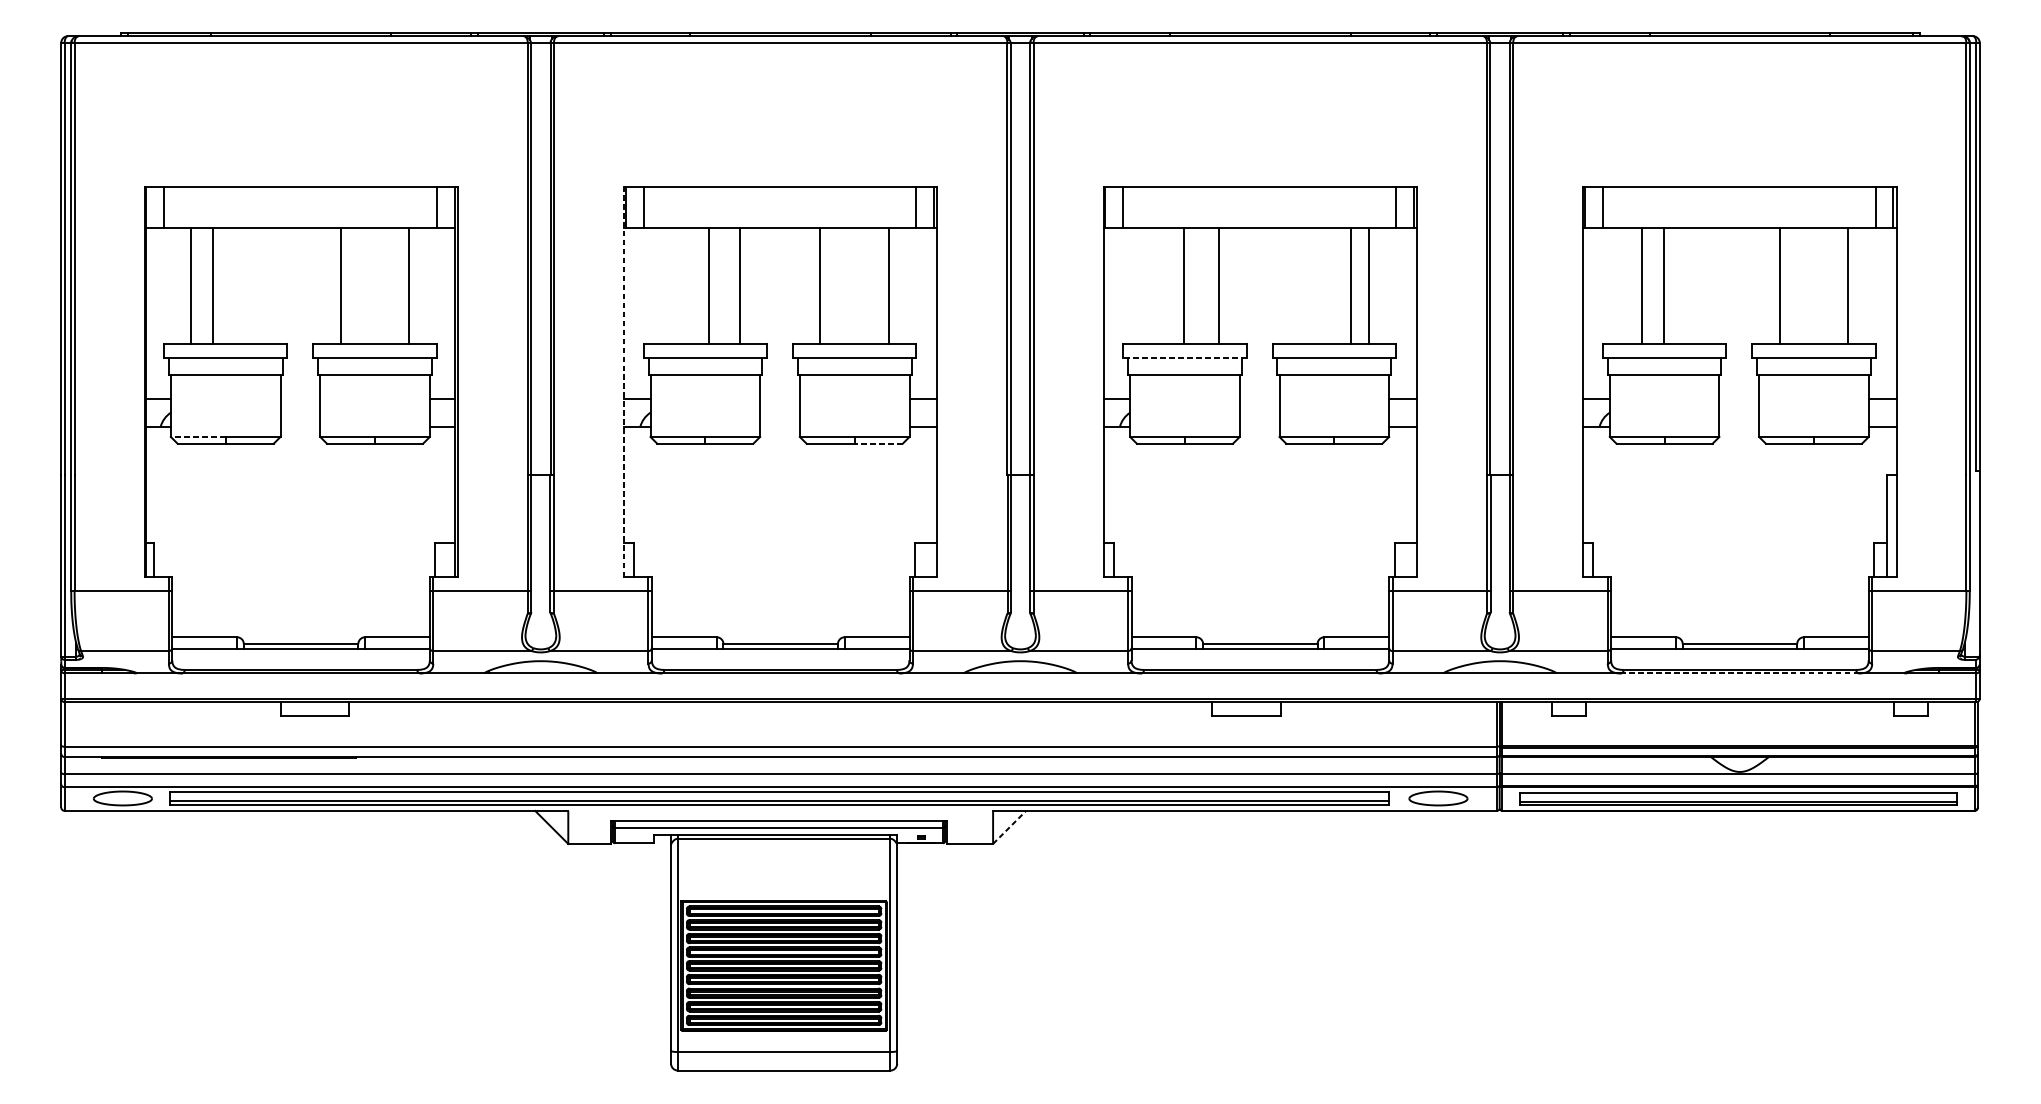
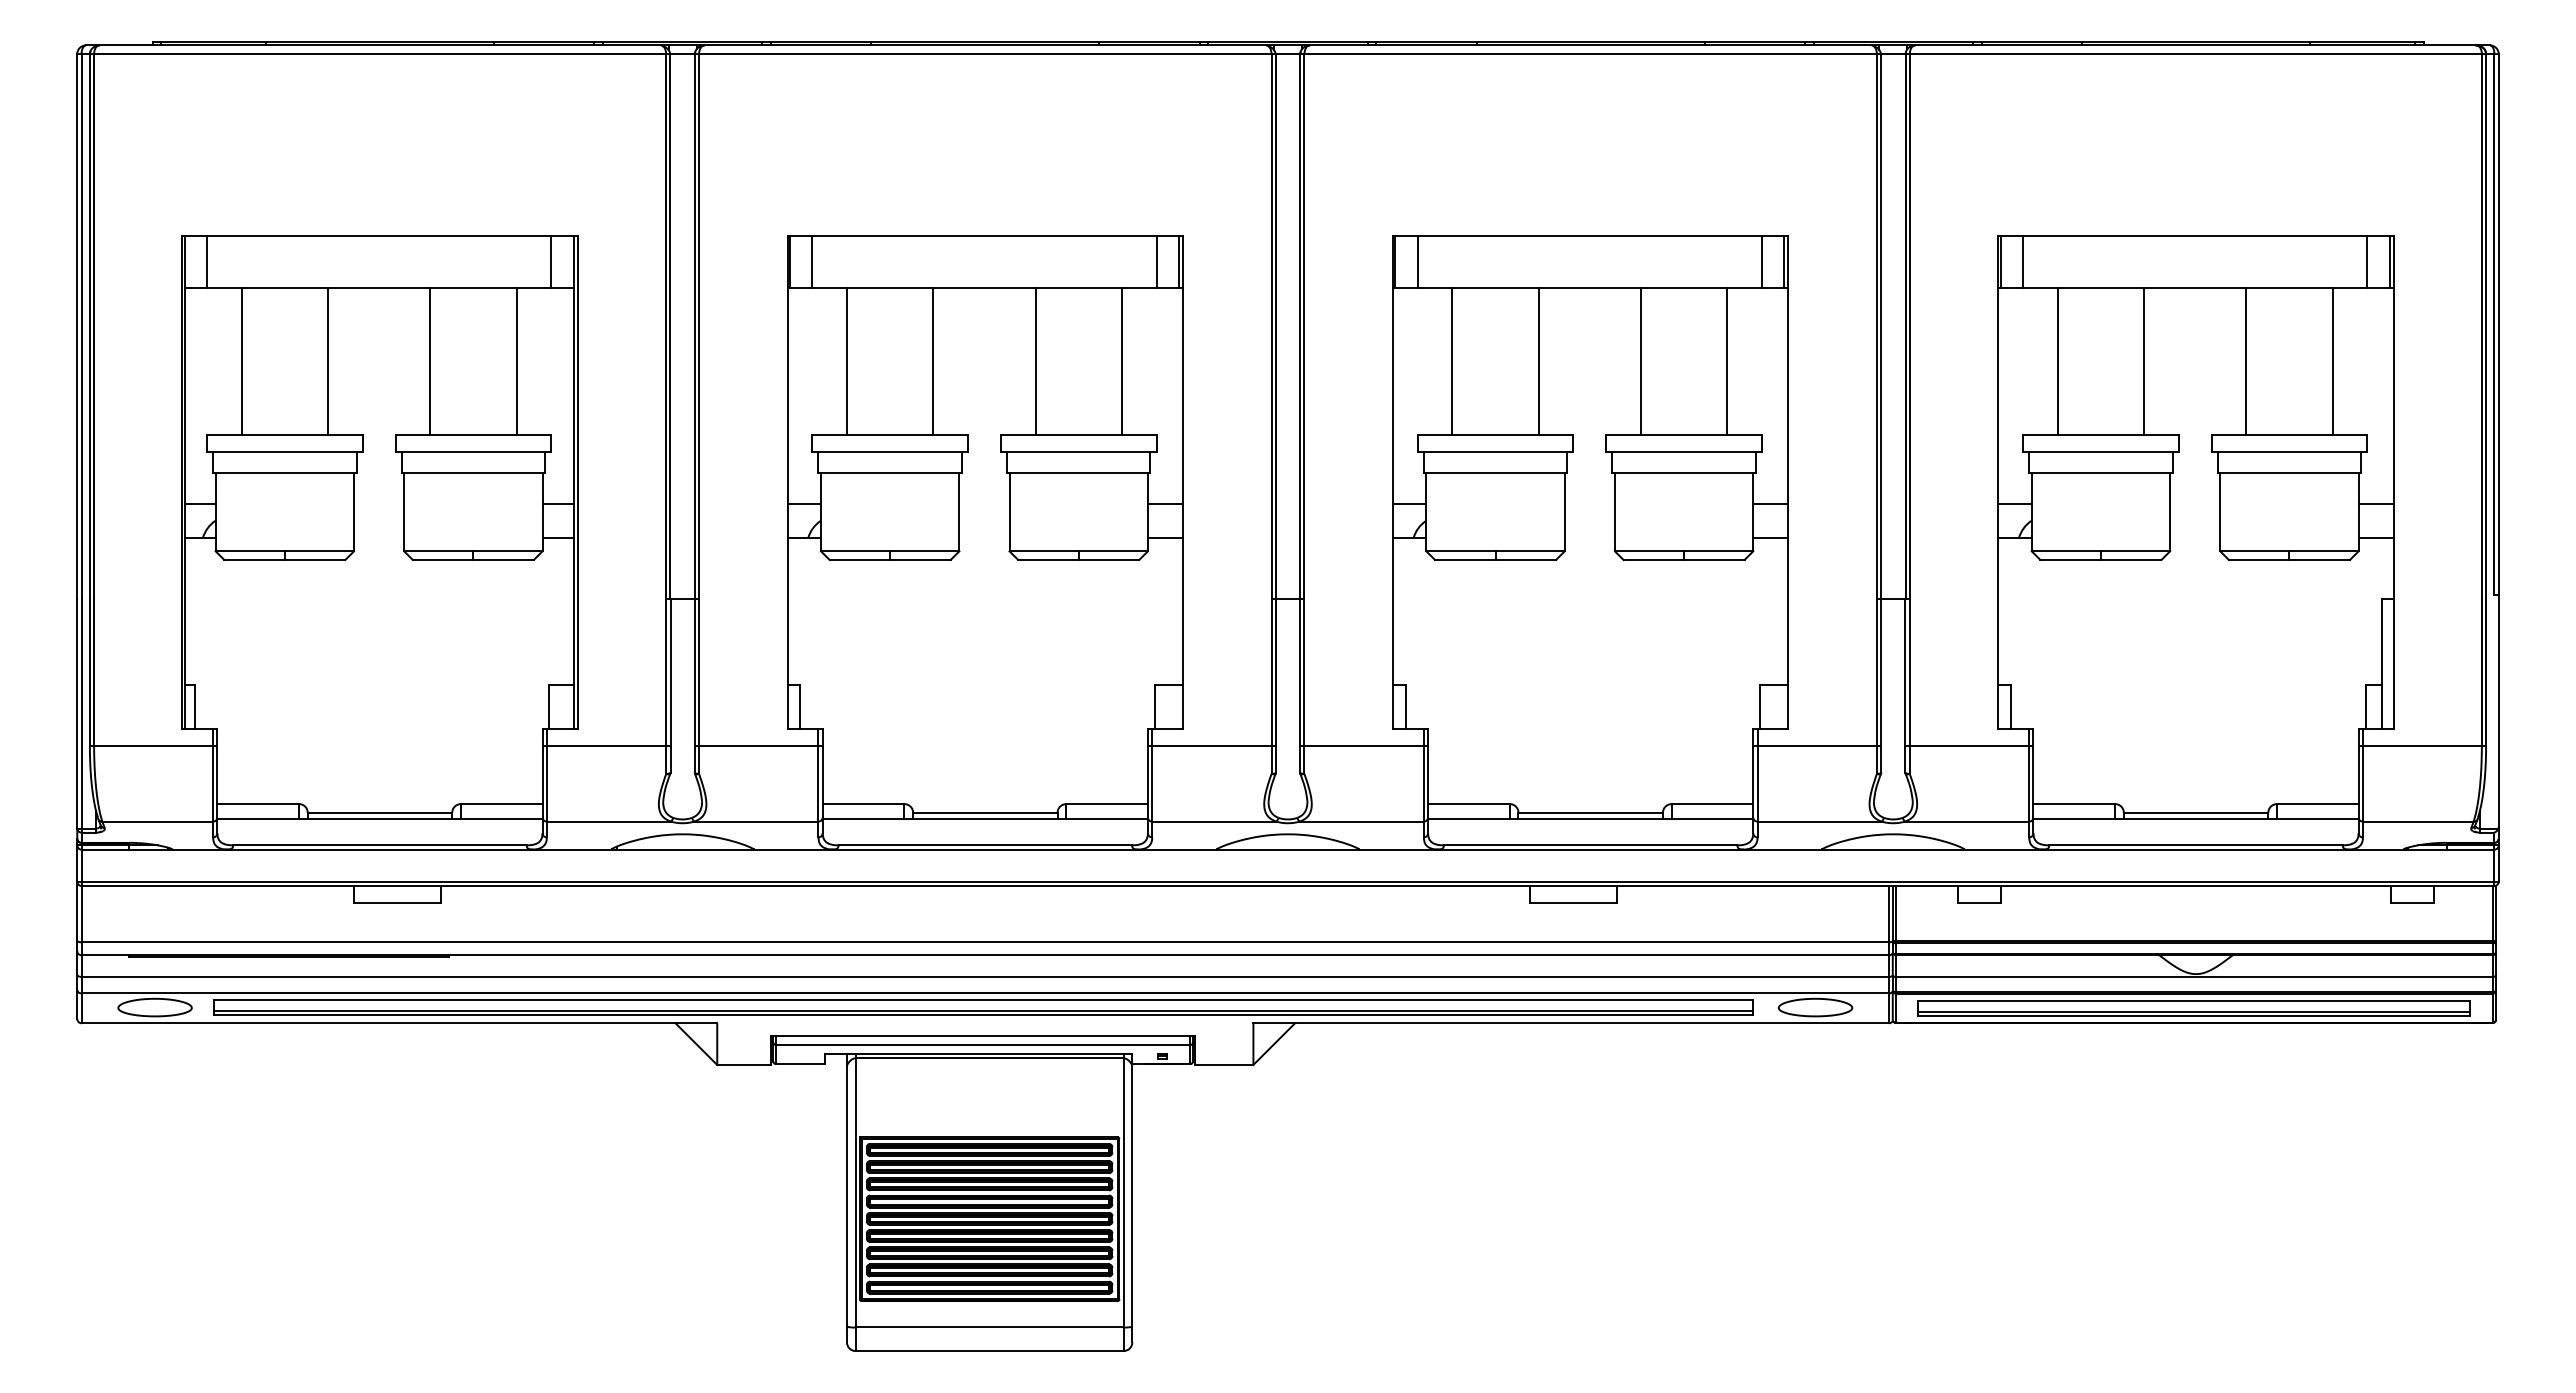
line: (213, 285) -> (328, 360), moved
line: (708, 285) -> (846, 360), moved
line: (1184, 285) -> (1452, 360), moved
line: (1350, 285) -> (1640, 360), moved
line: (1642, 285) -> (2144, 360), moved
line: (1664, 285) -> (2057, 360), moved
line: (1184, 357) -> (1495, 451), dashed -> solid
line: (623, 381) -> (787, 481), dashed -> solid
line: (198, 437) -> (250, 551), dashed -> solid
line: (878, 443) -> (1108, 559), dashed -> solid
line: (1740, 673) -> (2196, 849), dashed -> solid
line: (1009, 827) -> (1274, 1044), dashed -> solid

